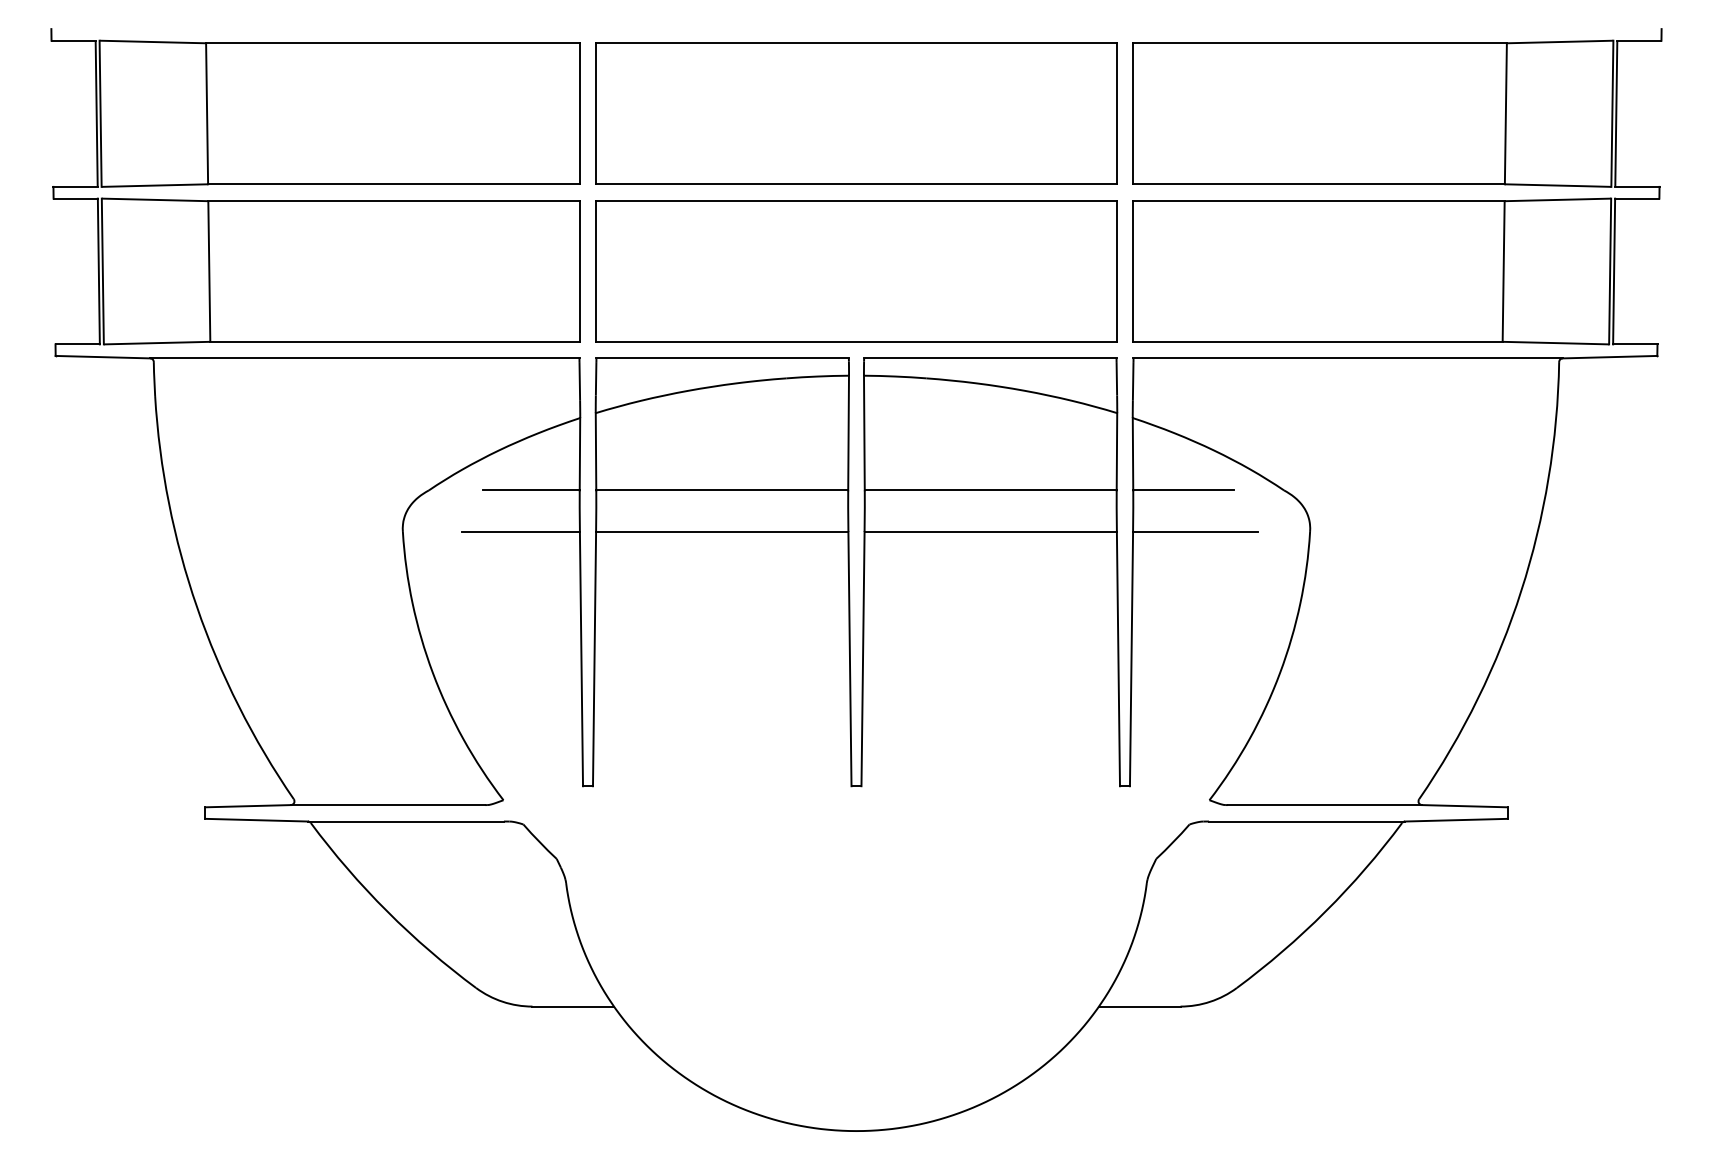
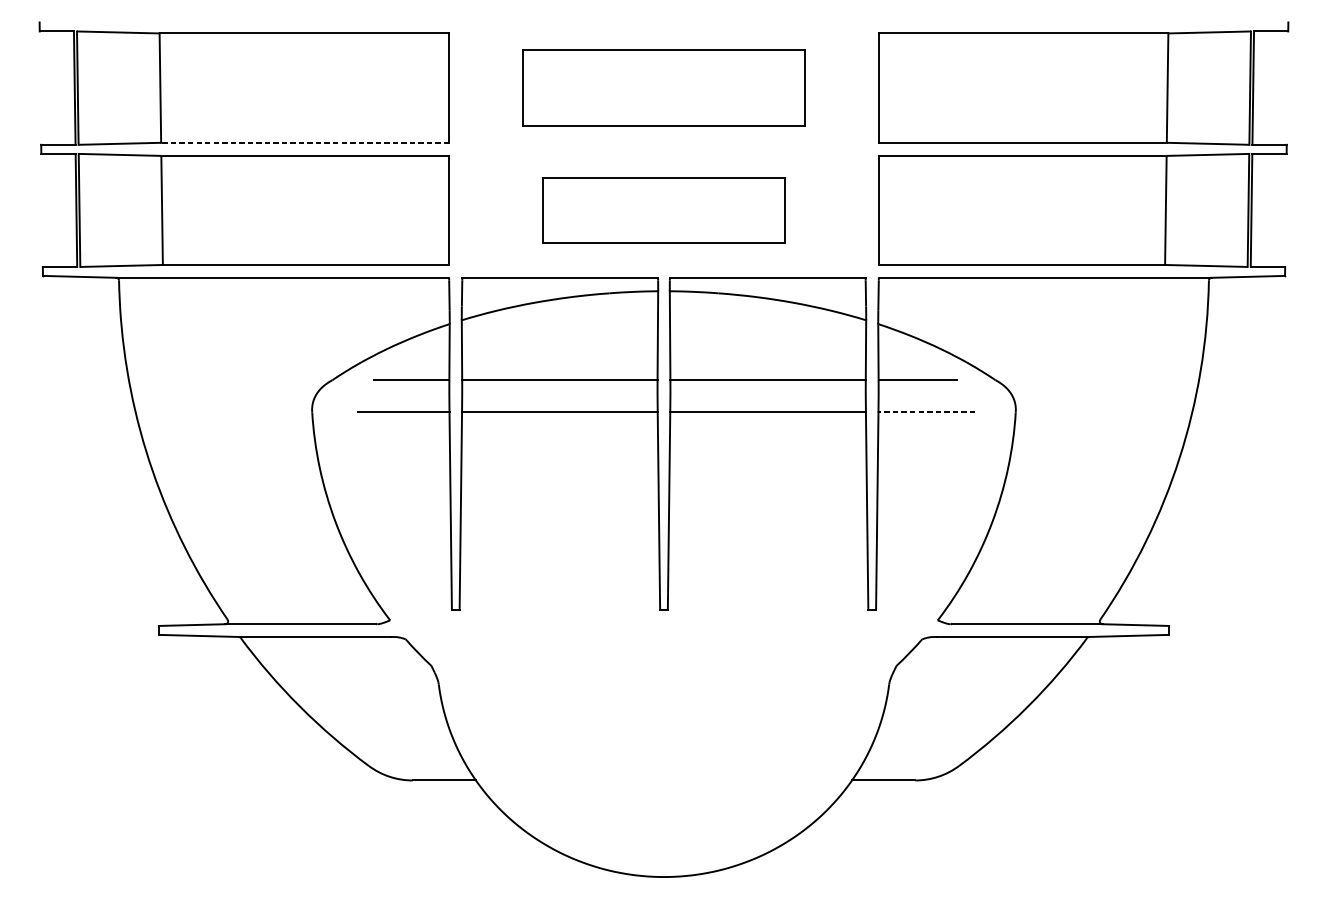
part: (856, 113) -> (664, 87), size x0.7
line: (393, 184) -> (304, 142), solid -> dashed
part: (856, 271) -> (664, 210), size x0.6
line: (1194, 531) -> (926, 412), solid -> dashed

